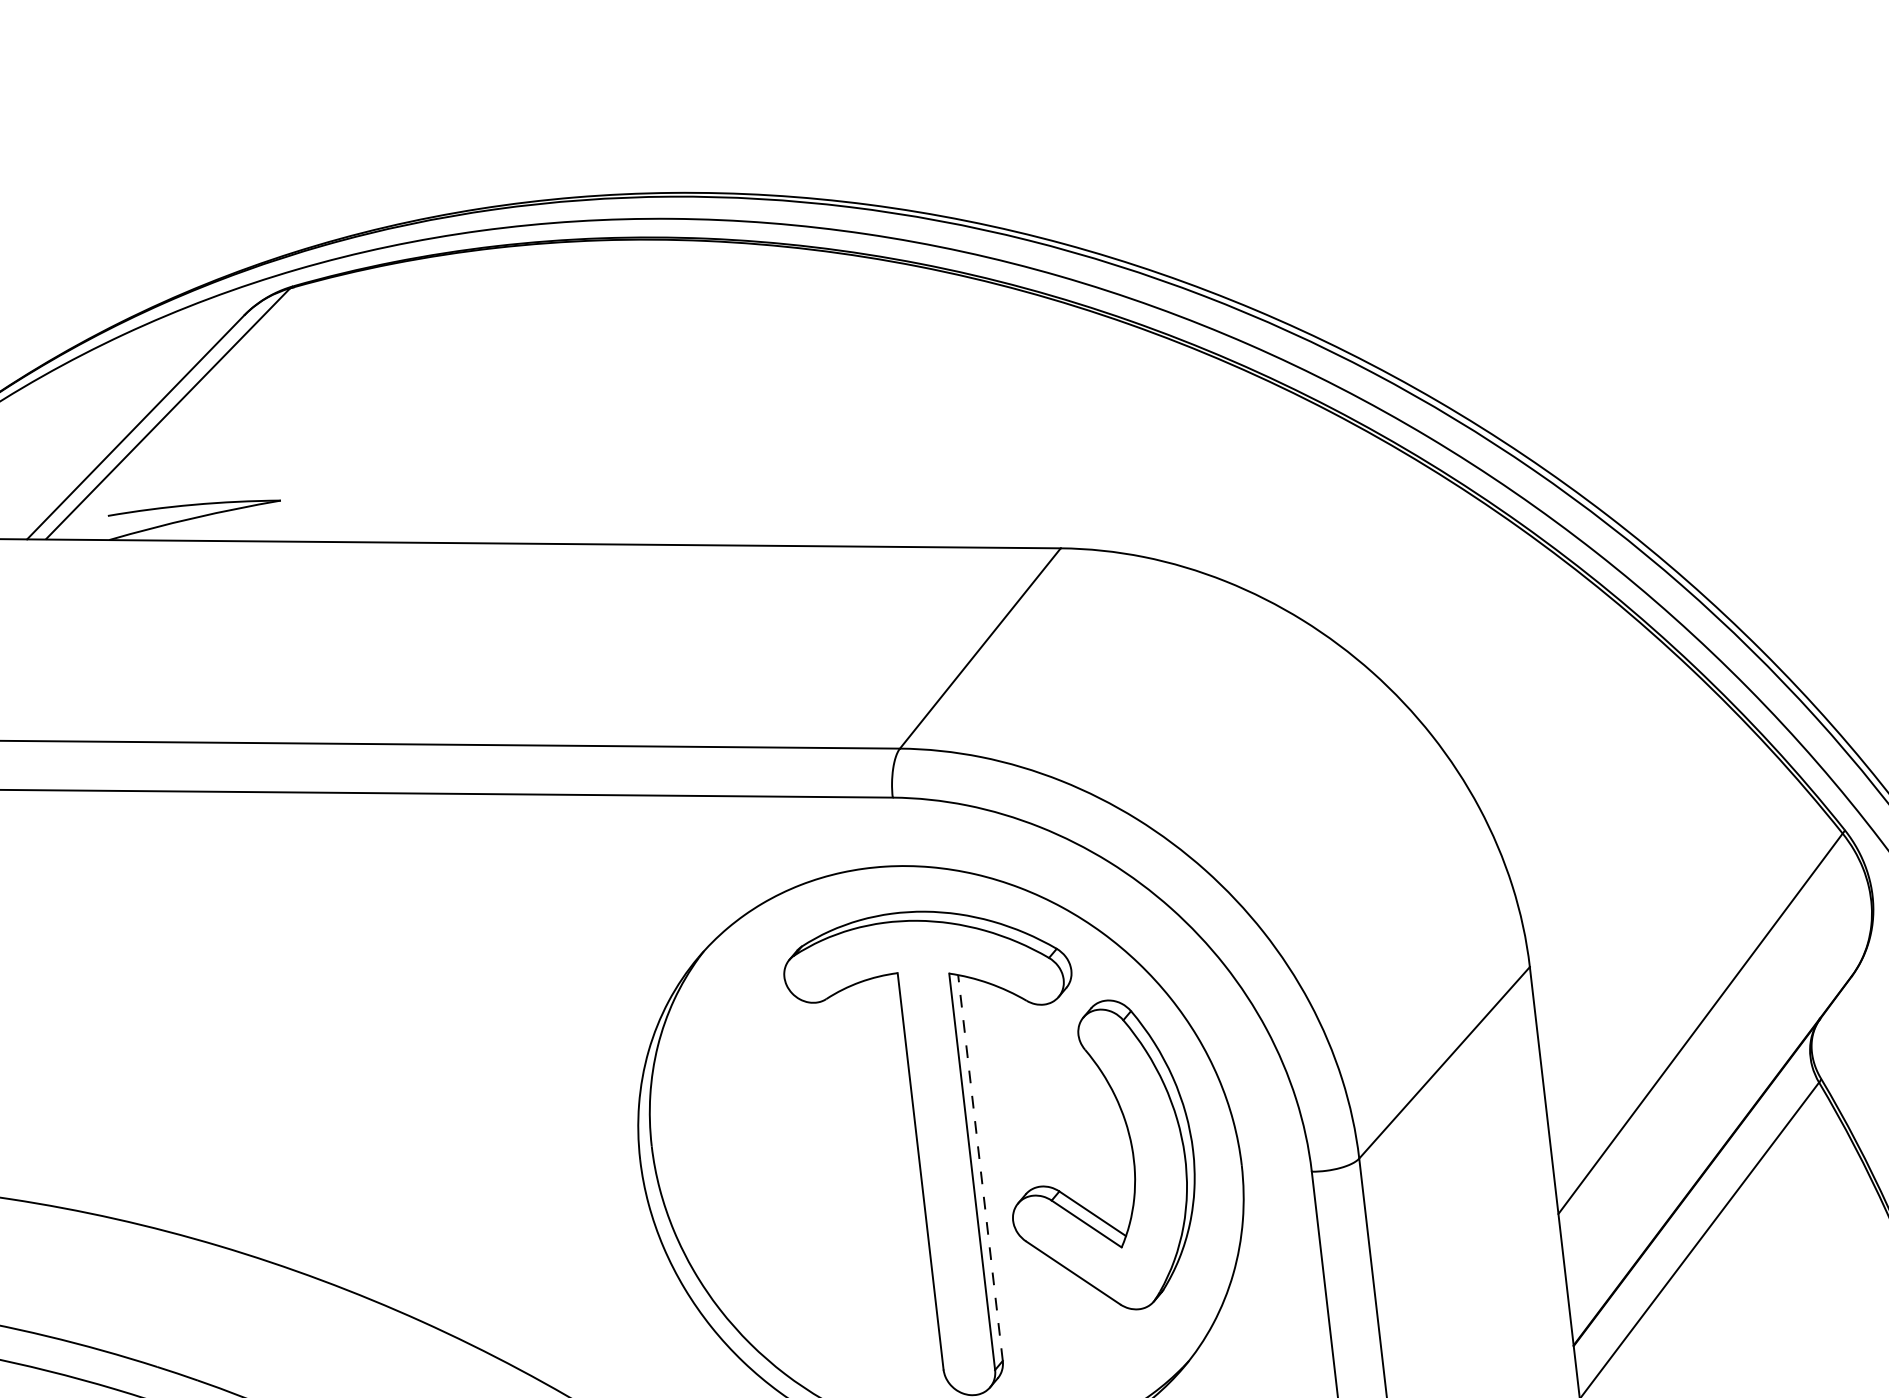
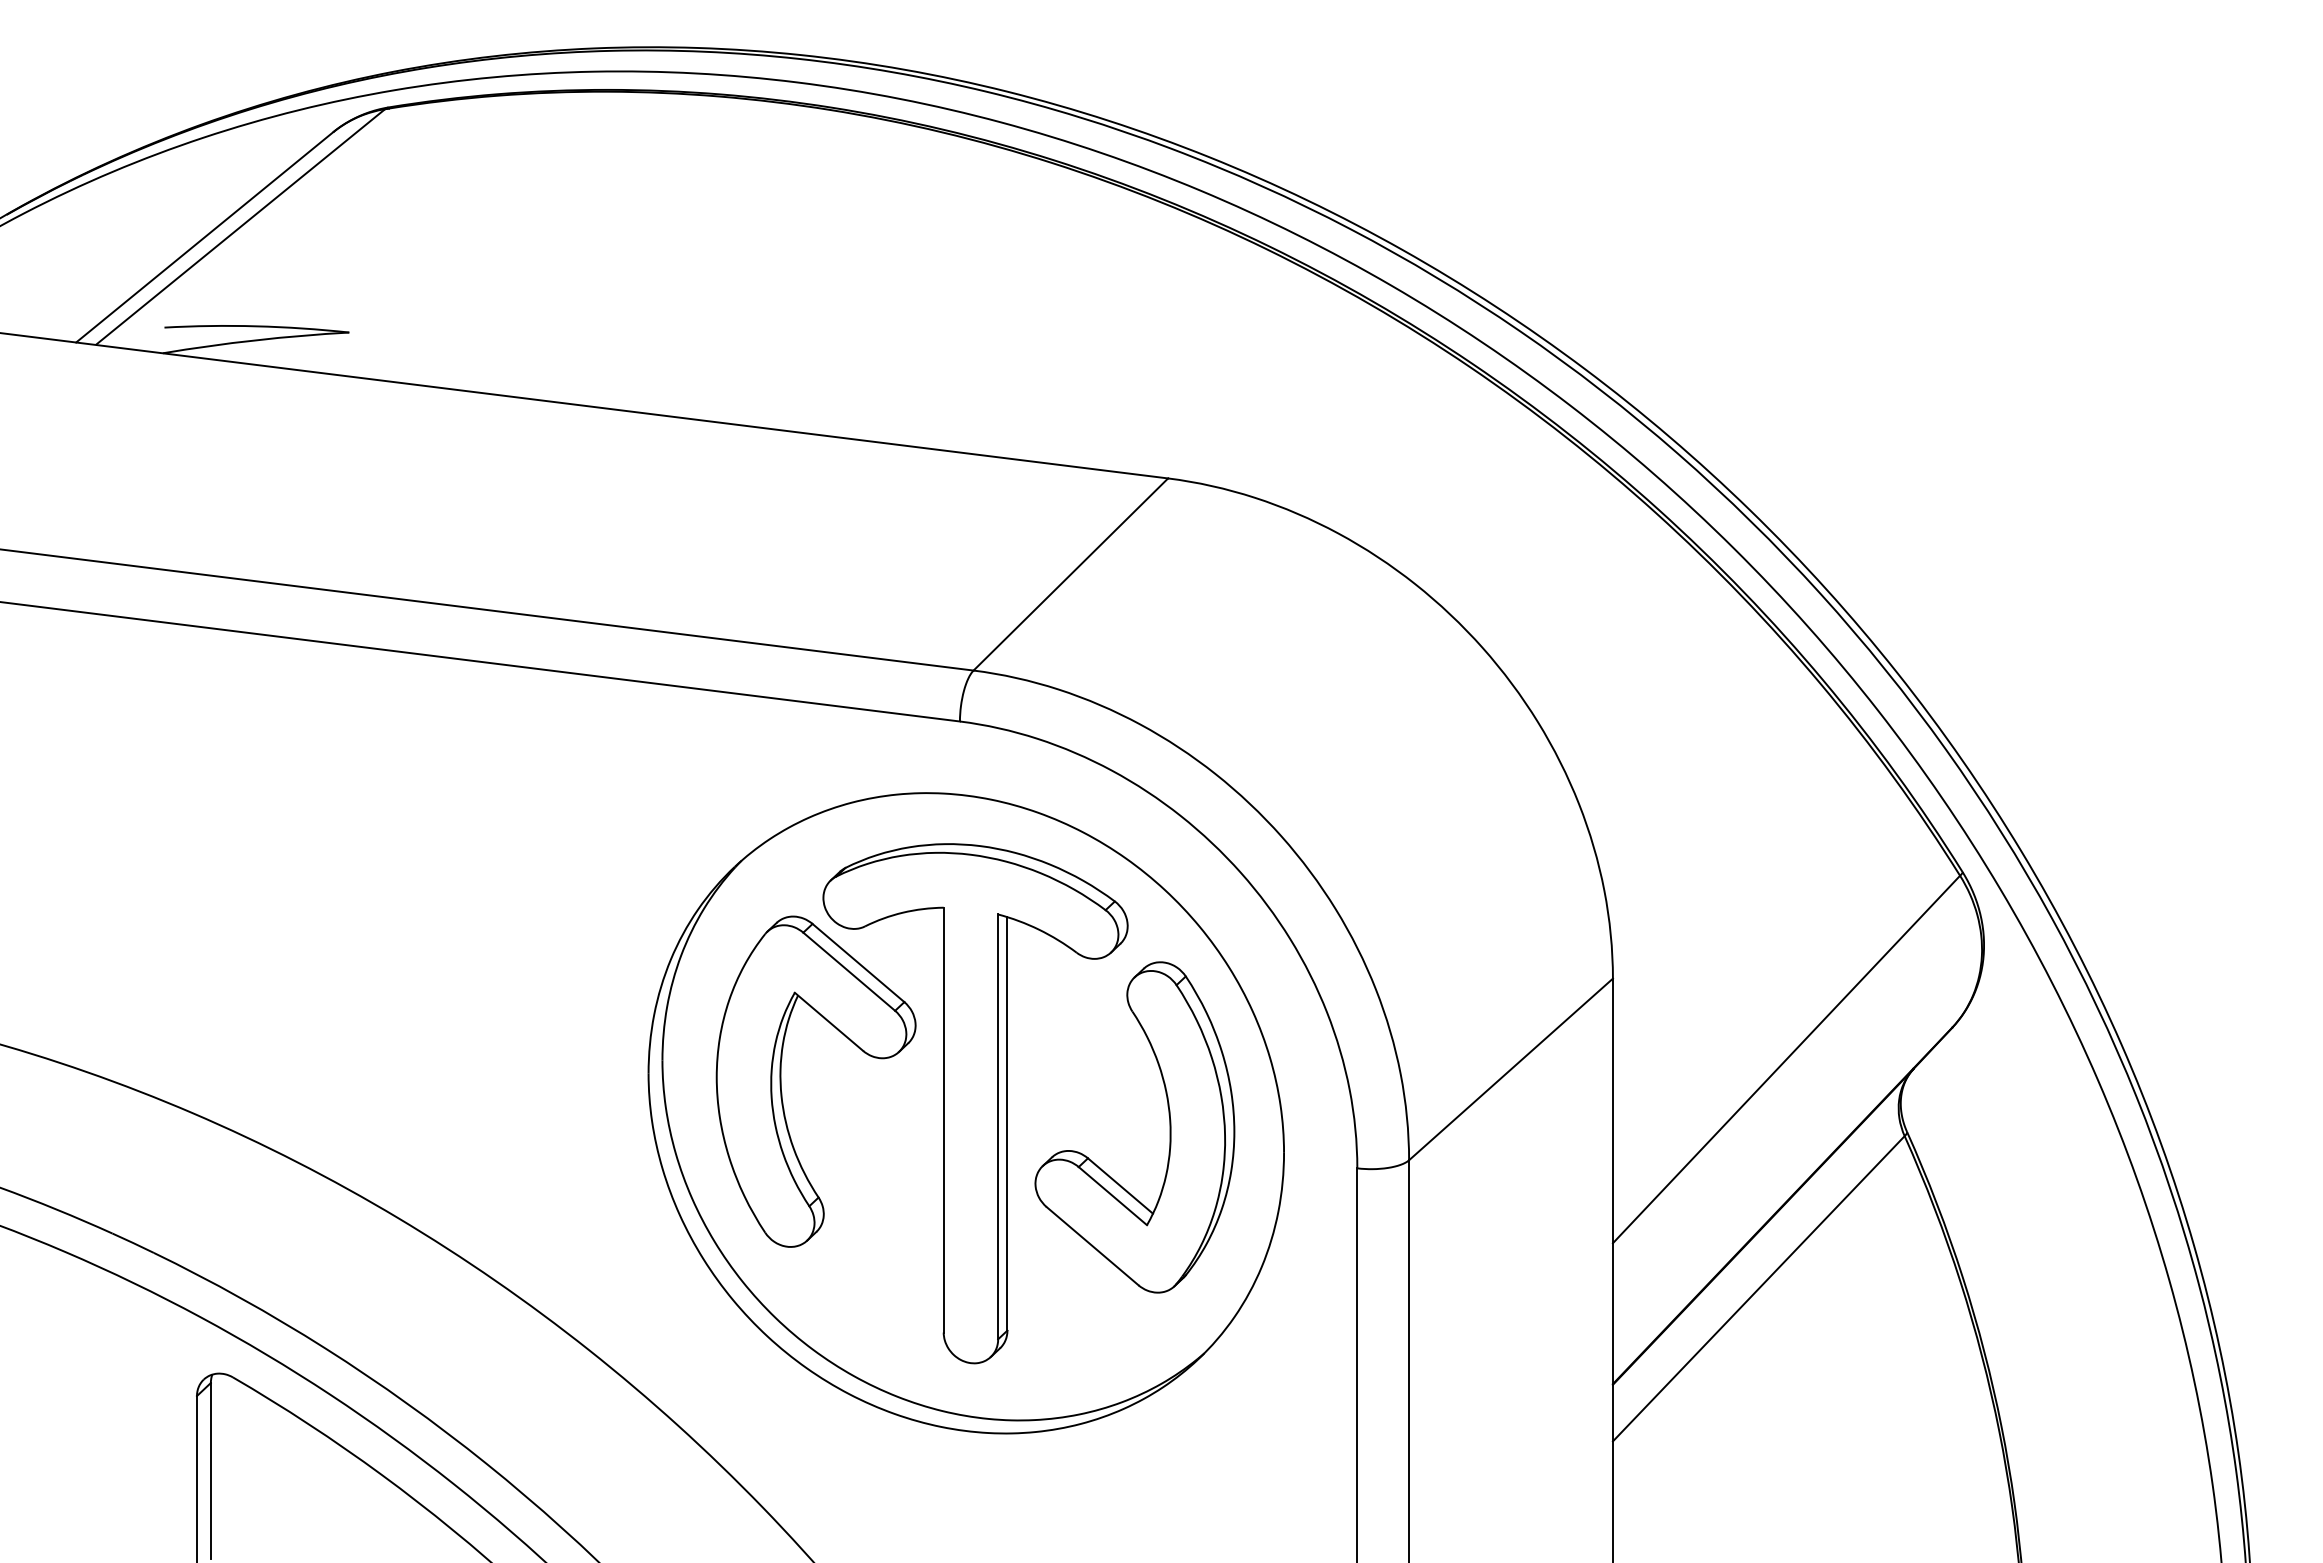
part: (765, 1152) -> (781, 1081), added
line: (980, 1167) -> (1007, 1123), dashed -> solid

